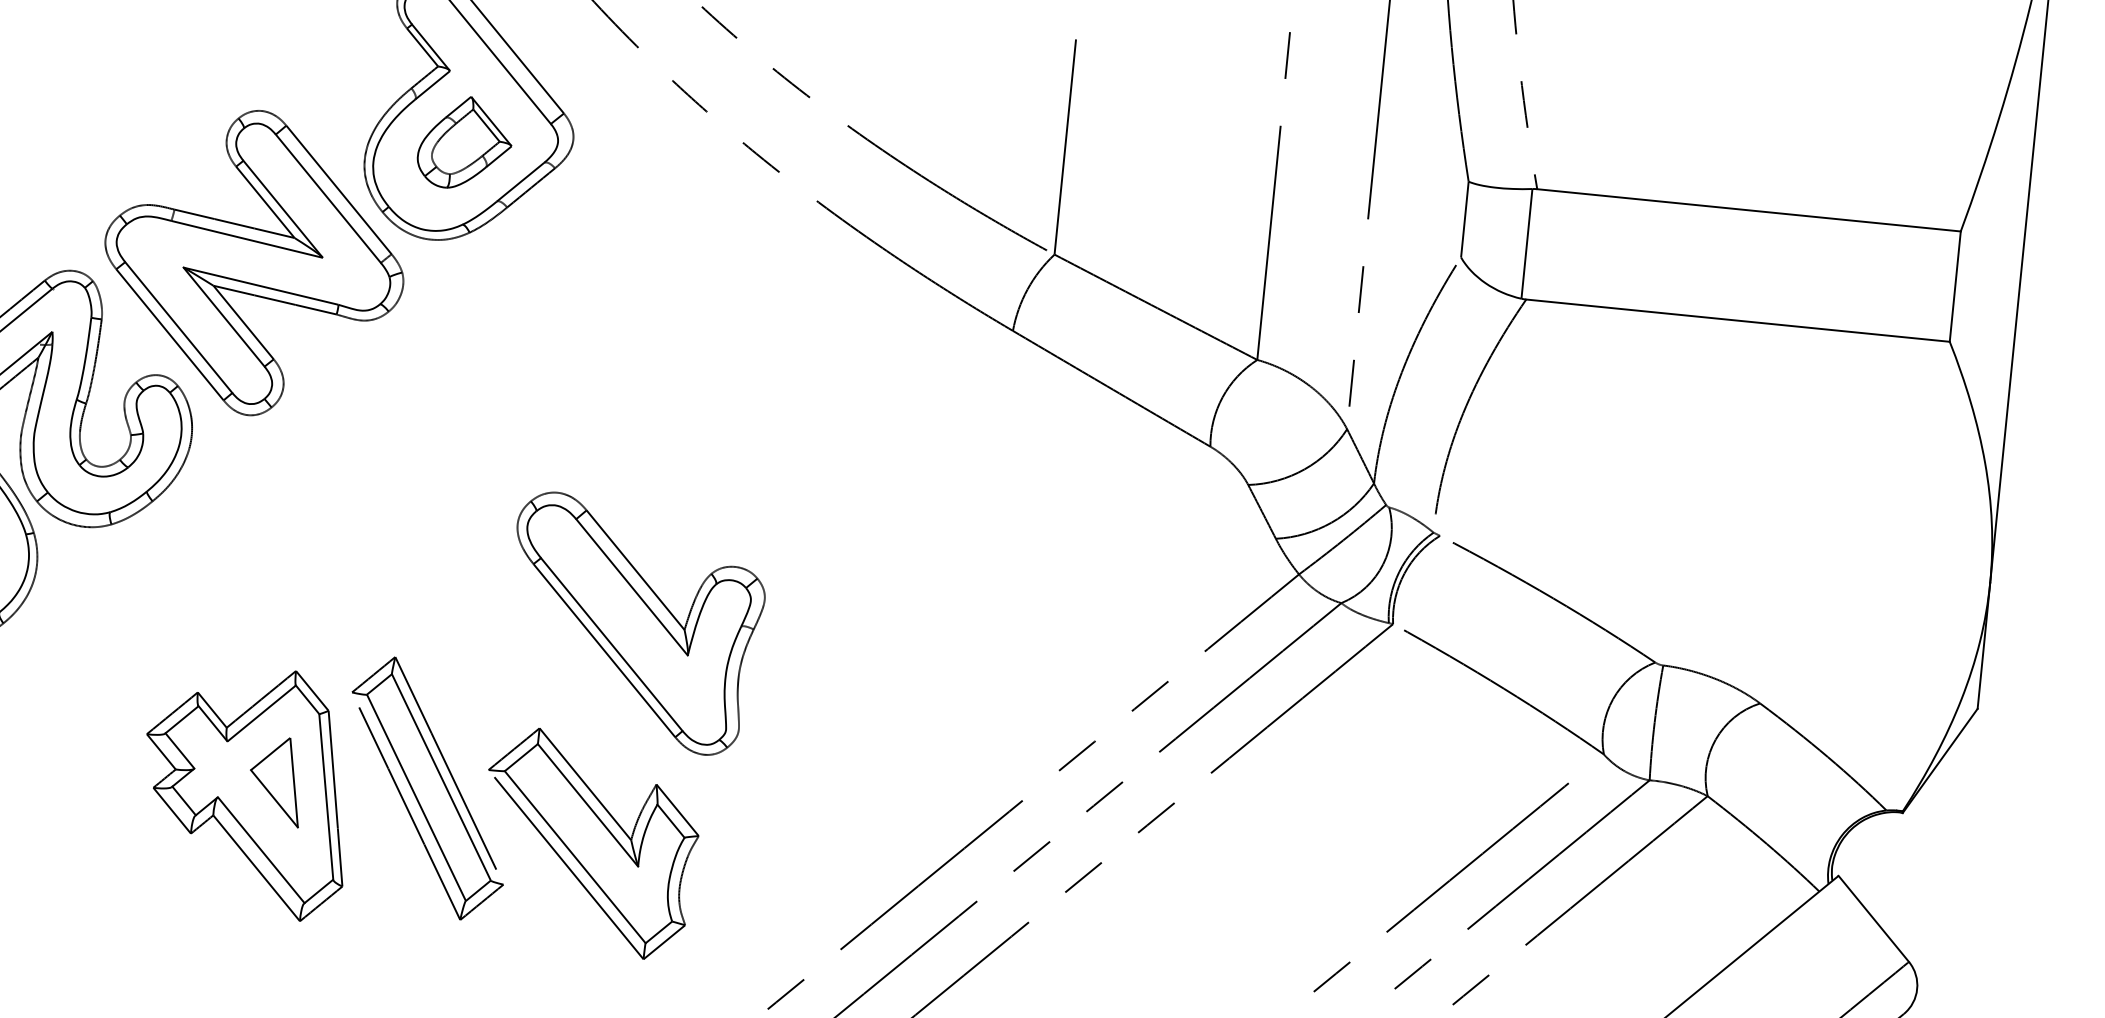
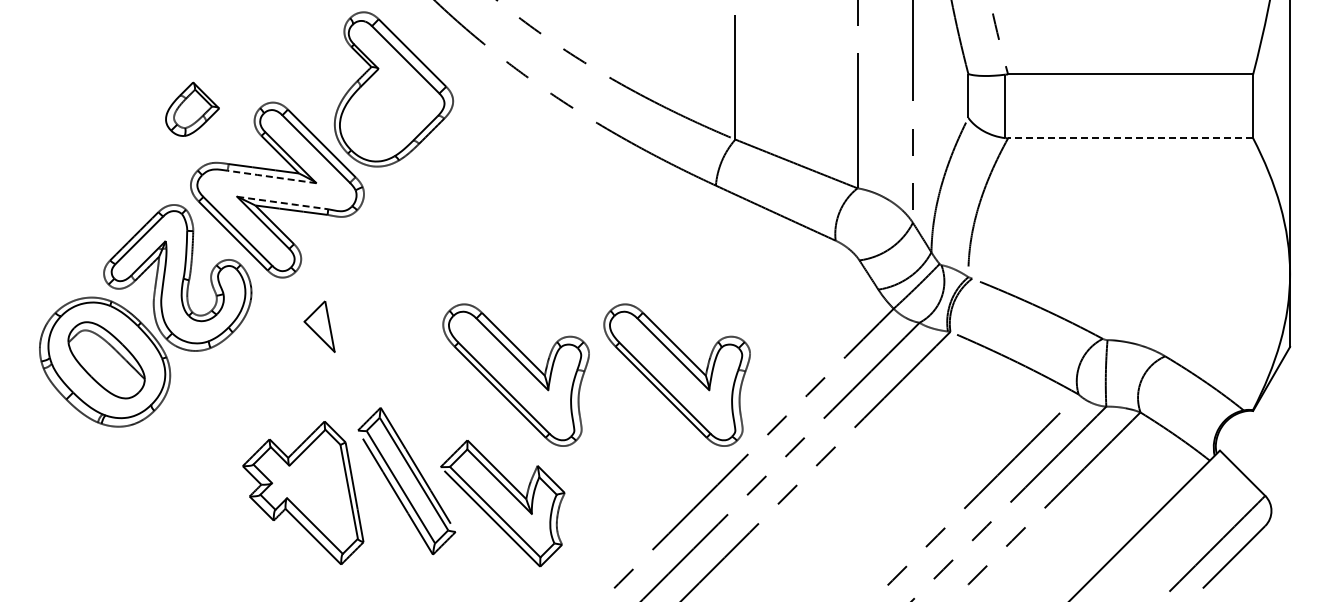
part: (465, 141) -> (192, 108), moved
line: (246, 238) -> (271, 176), solid -> dashed
line: (262, 287) -> (283, 203), solid -> dashed
line: (1737, 320) -> (1130, 138), solid -> dashed
part: (912, 650) -> (676, 374), added
part: (276, 780) -> (319, 326), moved

